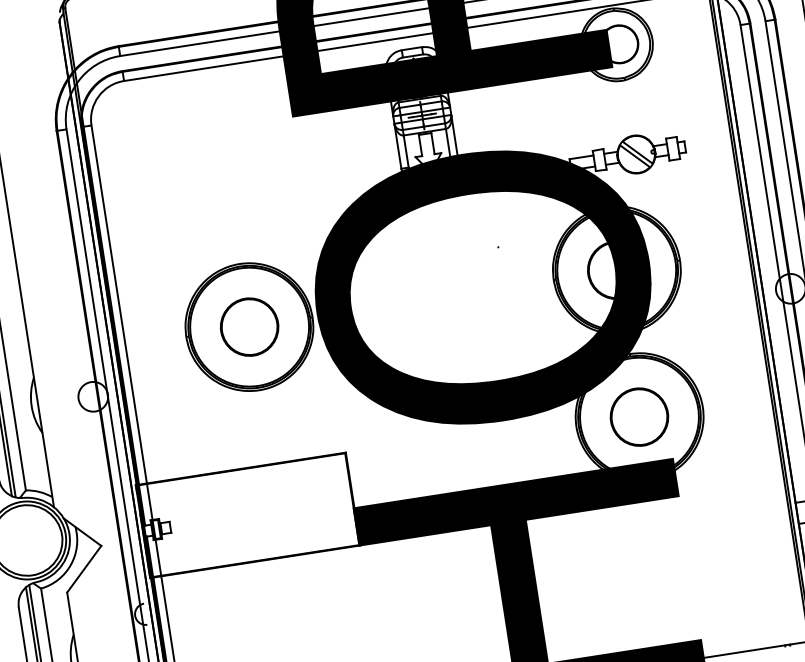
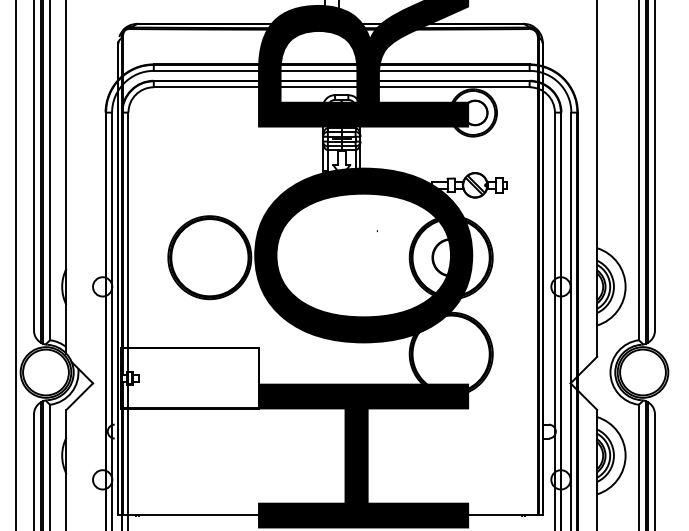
circle: (248, 326) -> (209, 257), removed
circle: (638, 416) -> (450, 353), removed

